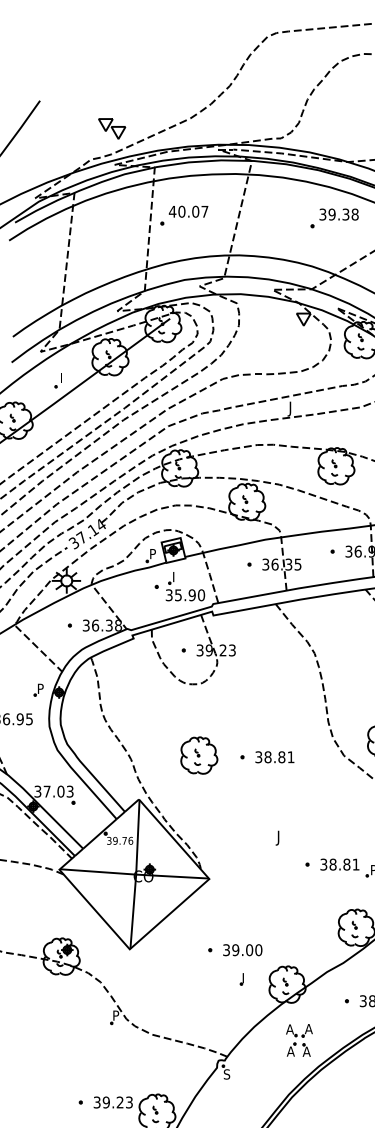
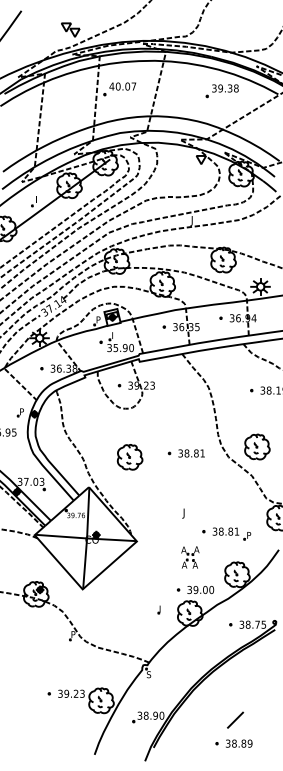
part: (265, 757) -> (185, 453), moved
part: (235, 949) -> (195, 589), moved
part: (299, 1040) -> (190, 557), moved

